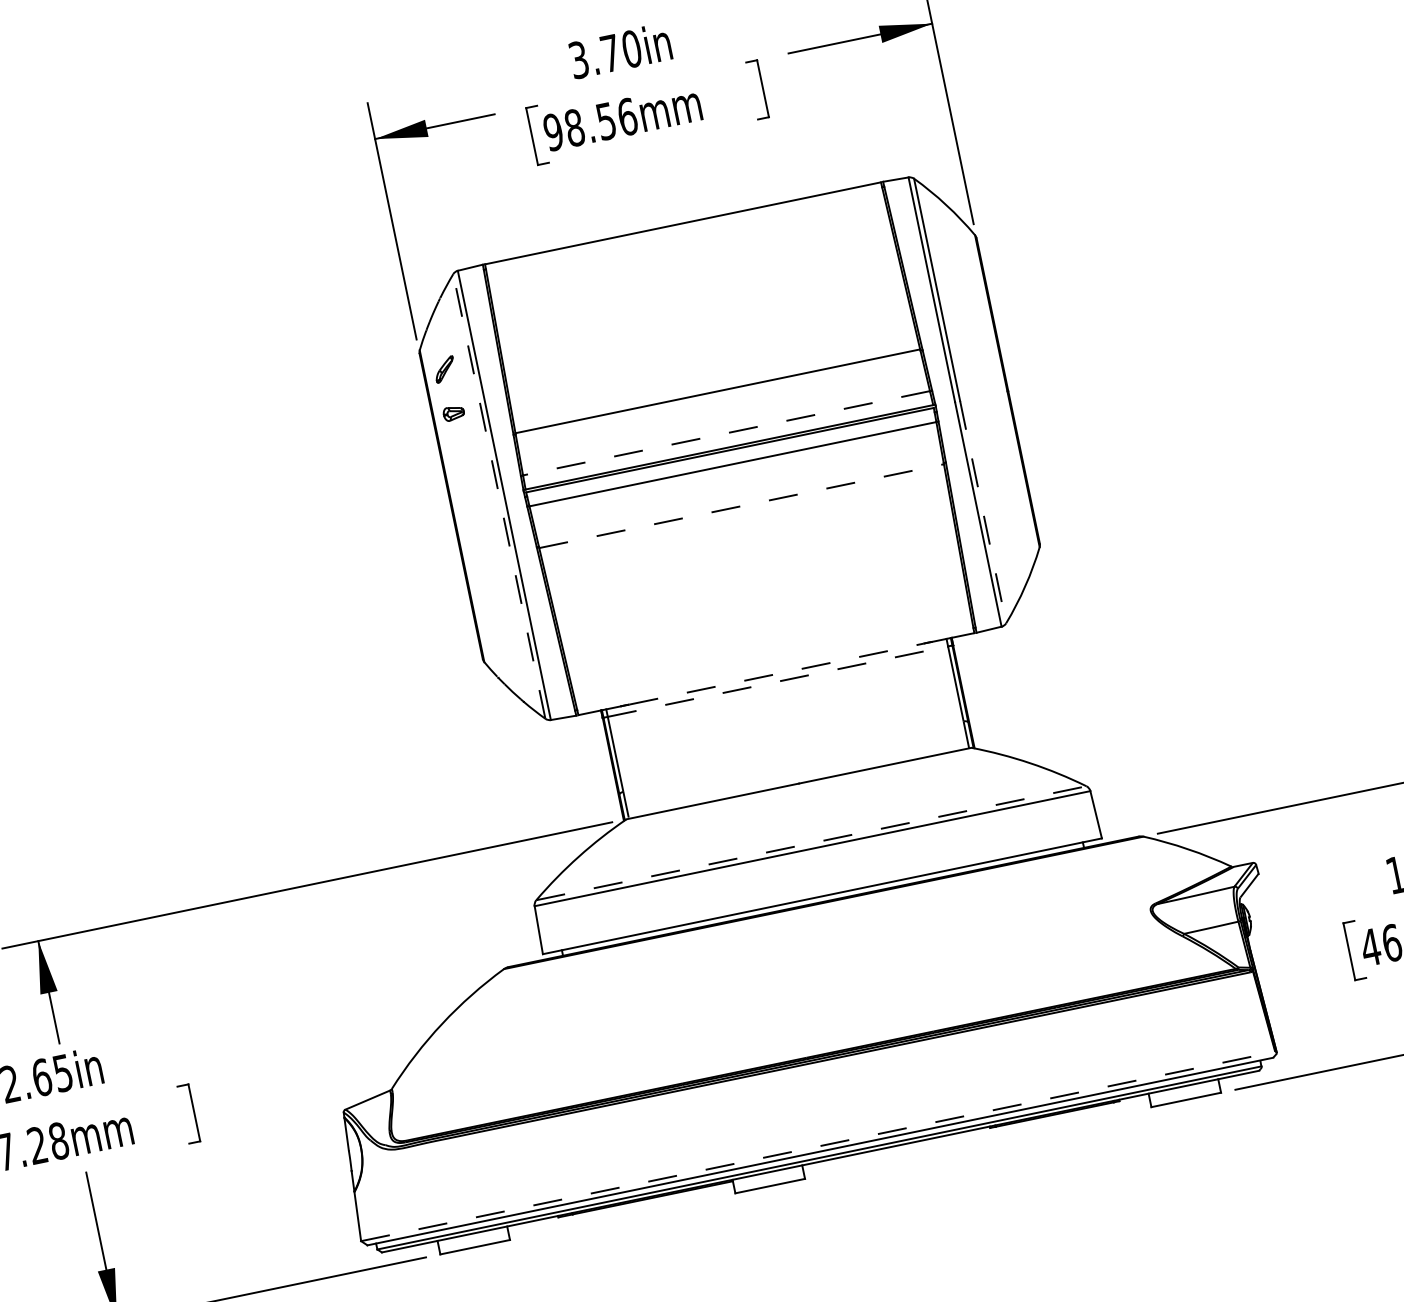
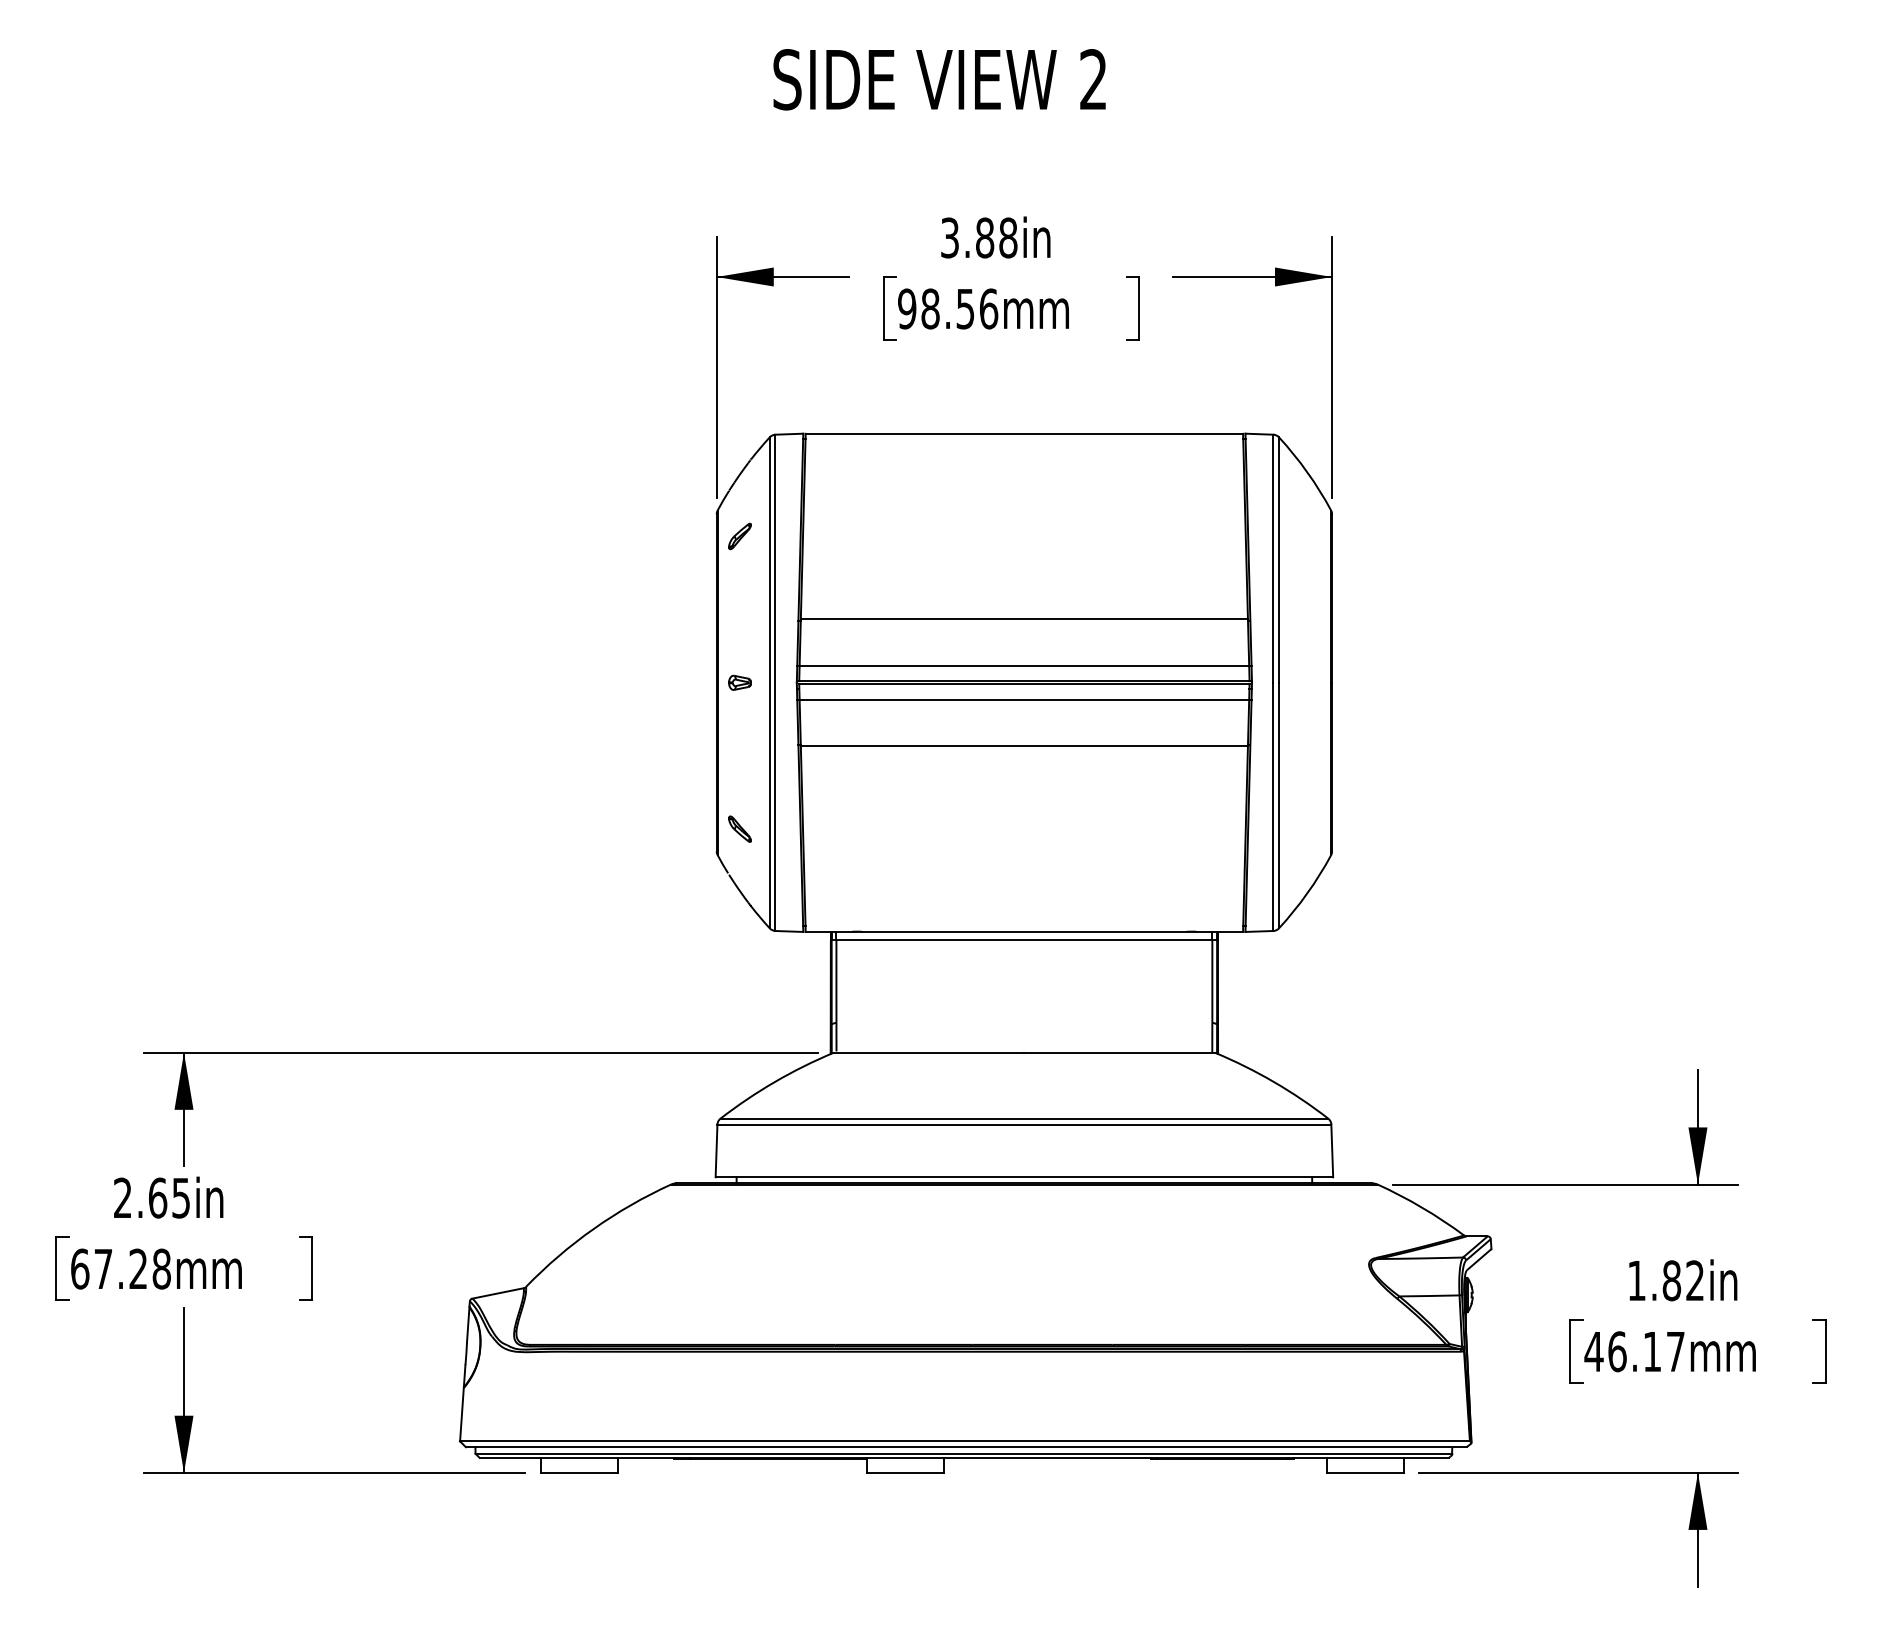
text: (620, 50) -> (996, 237), 3.70in -> 3.88in
part: (453, 413) -> (739, 682), moved
line: (726, 433) -> (1024, 665), dashed -> solid
line: (498, 496) -> (769, 682), dashed -> solid
line: (741, 506) -> (1024, 746), dashed -> solid
line: (982, 512) -> (1278, 805), dashed -> solid
part: (499, 633) -> (739, 828), added
line: (776, 673) -> (1024, 931), dashed -> solid
line: (778, 681) -> (1024, 940), dashed -> solid
line: (811, 843) -> (1024, 1118), dashed -> solid
line: (818, 1146) -> (965, 1441), dashed -> solid

